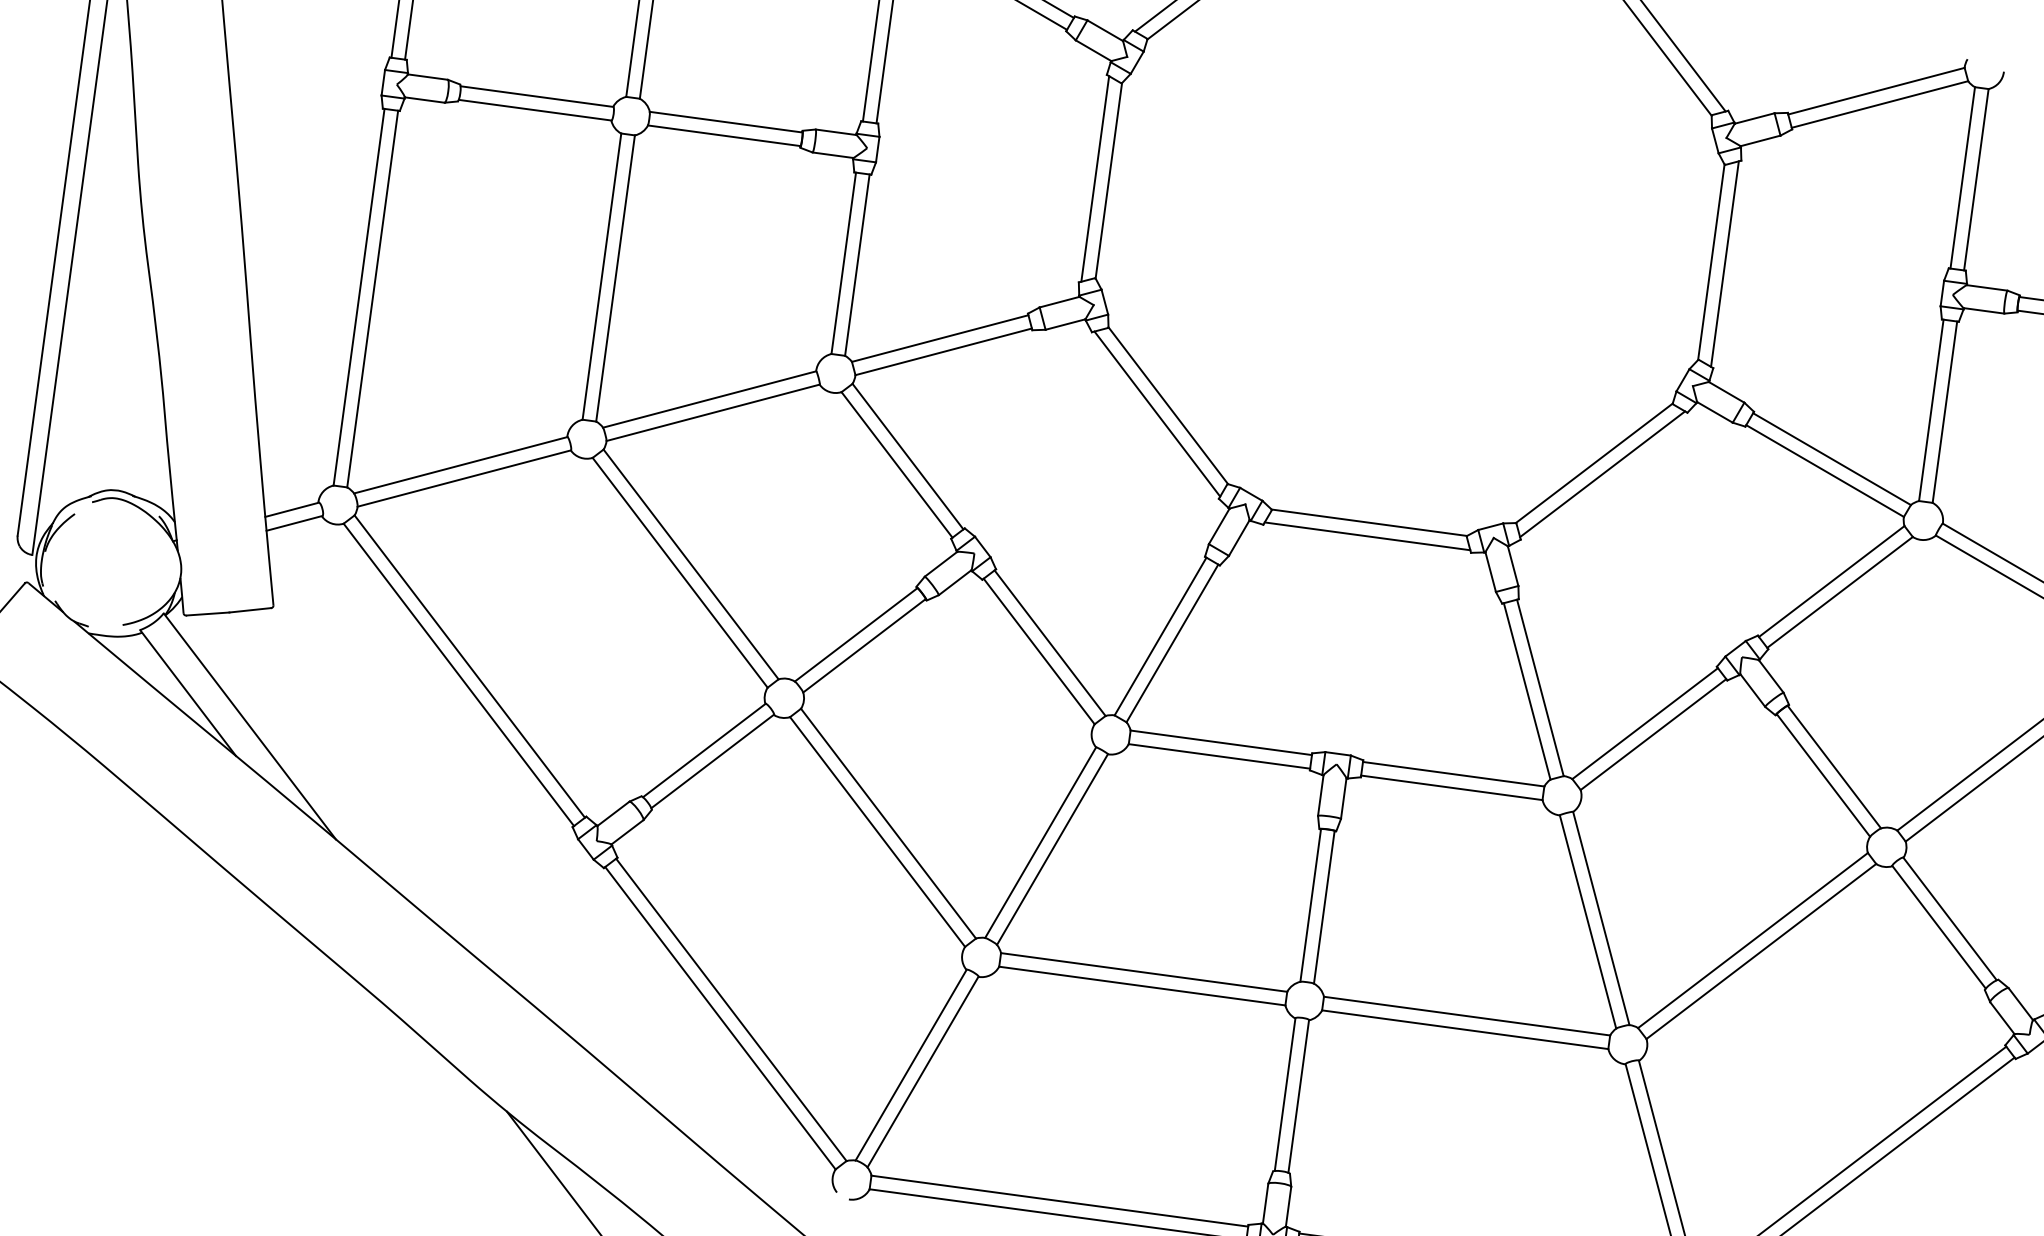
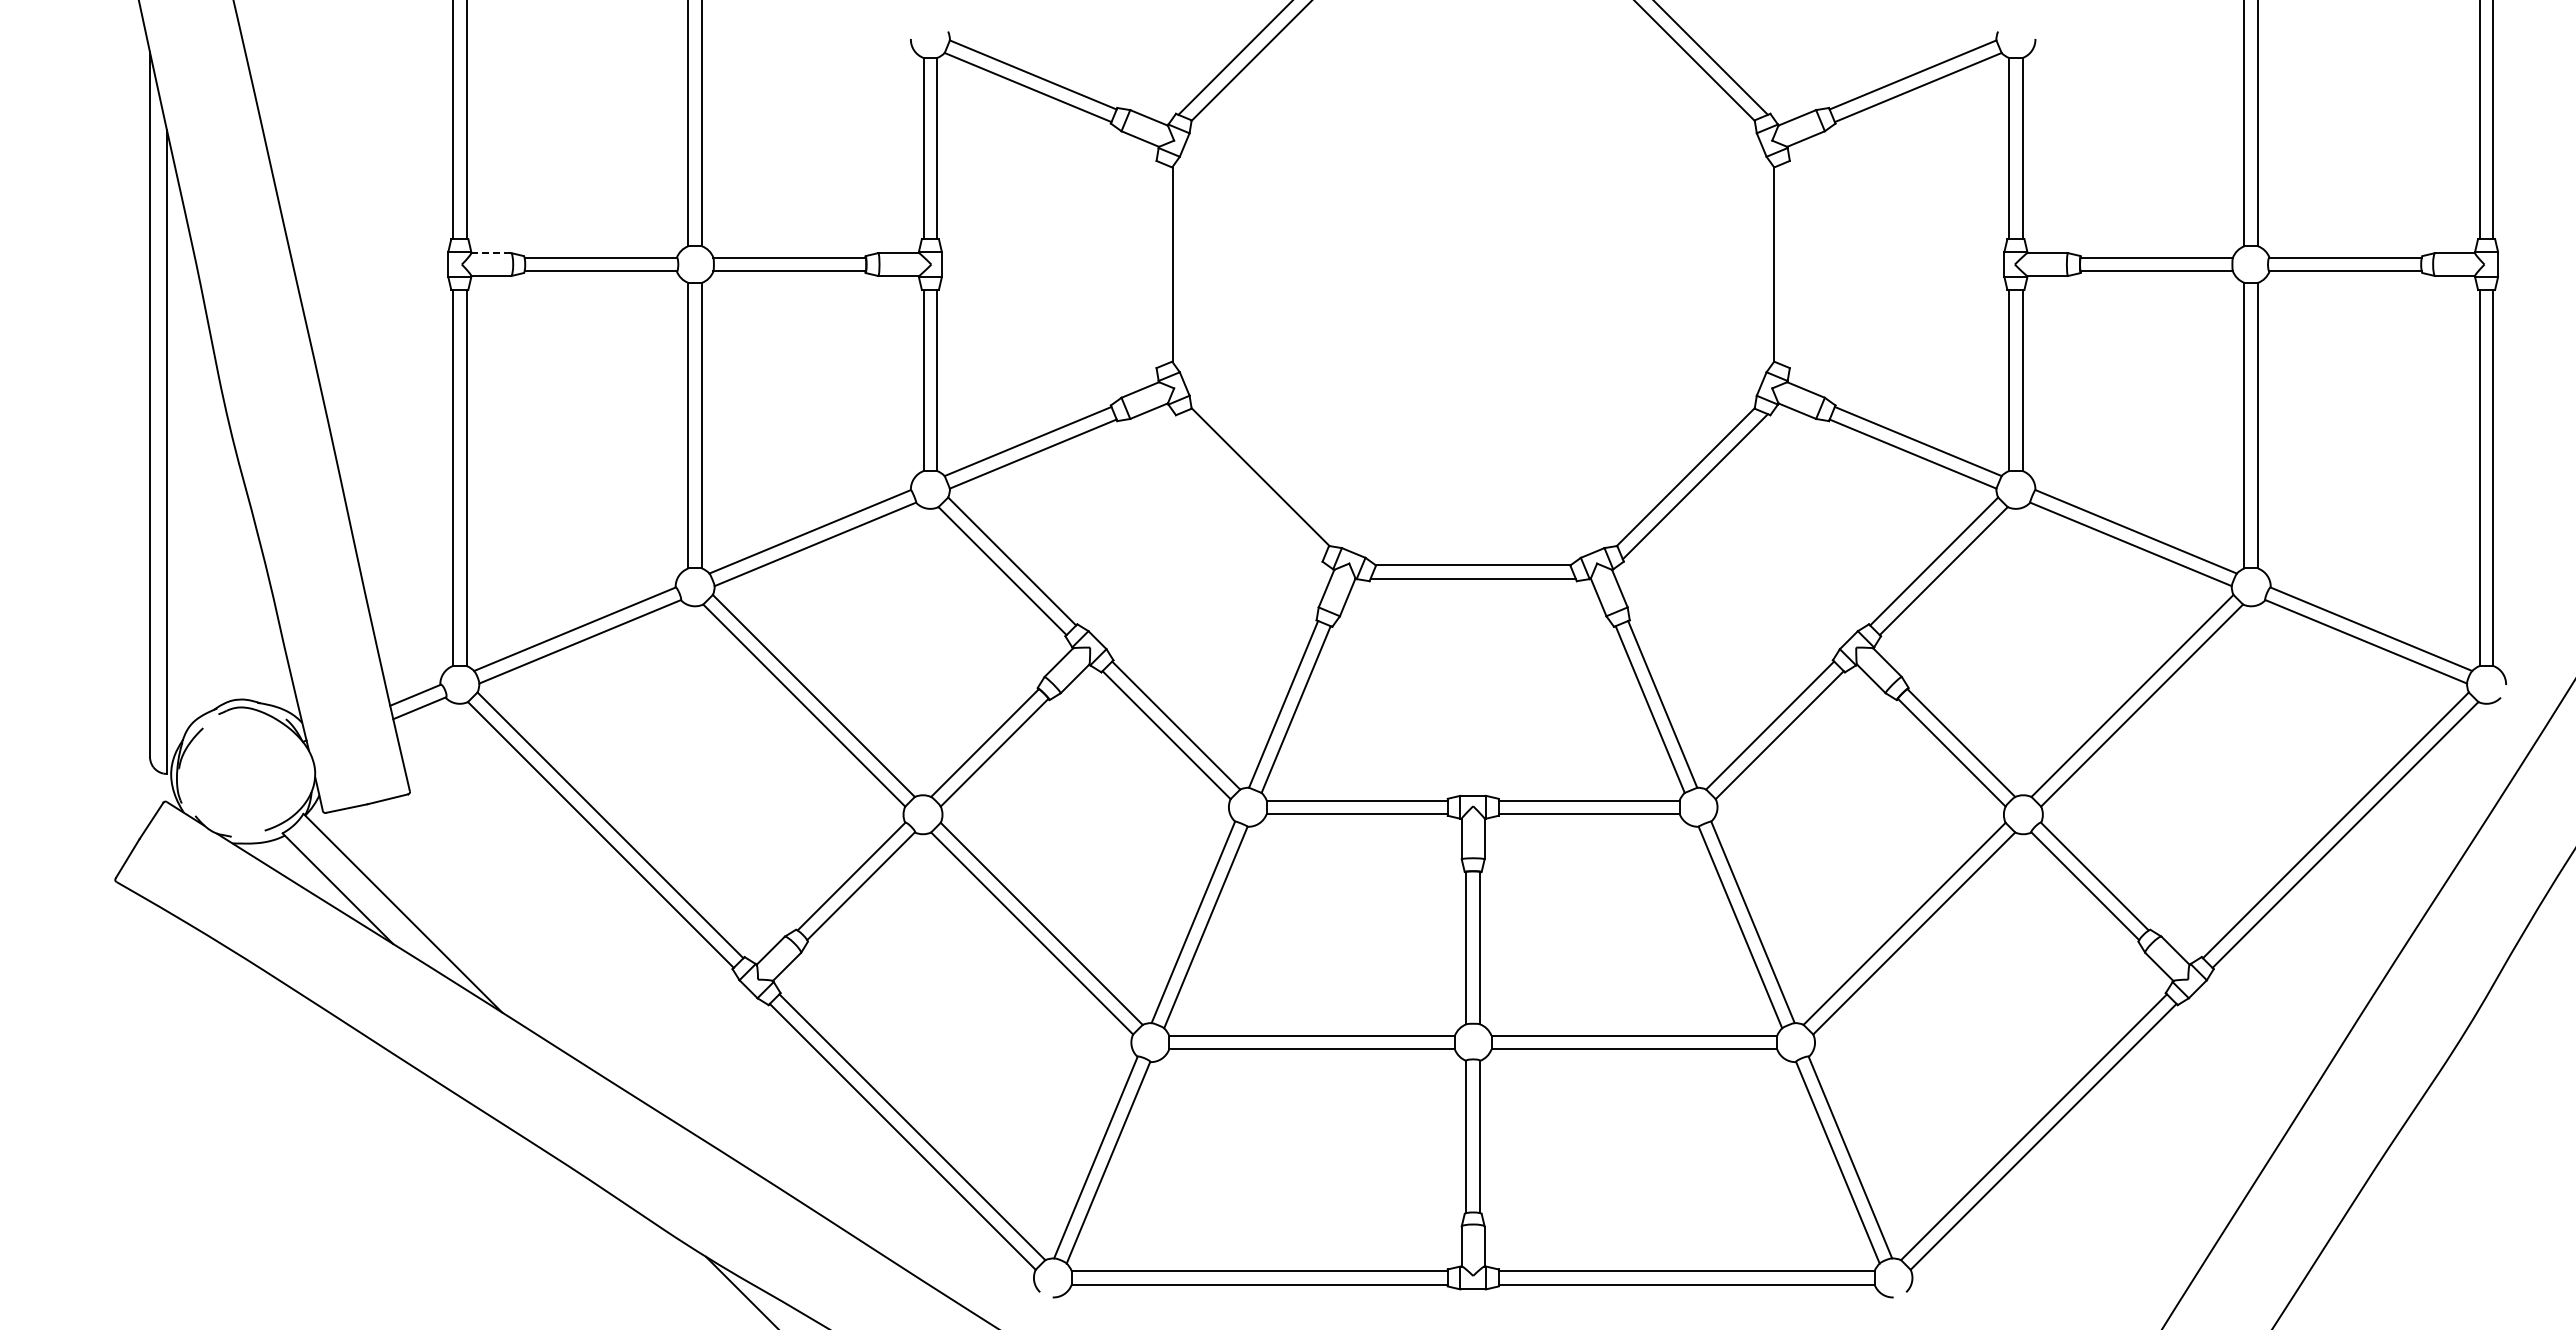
line: (428, 77) -> (491, 253), solid -> dashed
line: (1094, 178) -> (1158, 264), removed
line: (1724, 264) -> (1787, 264), removed
line: (1156, 413) -> (1250, 486), removed

